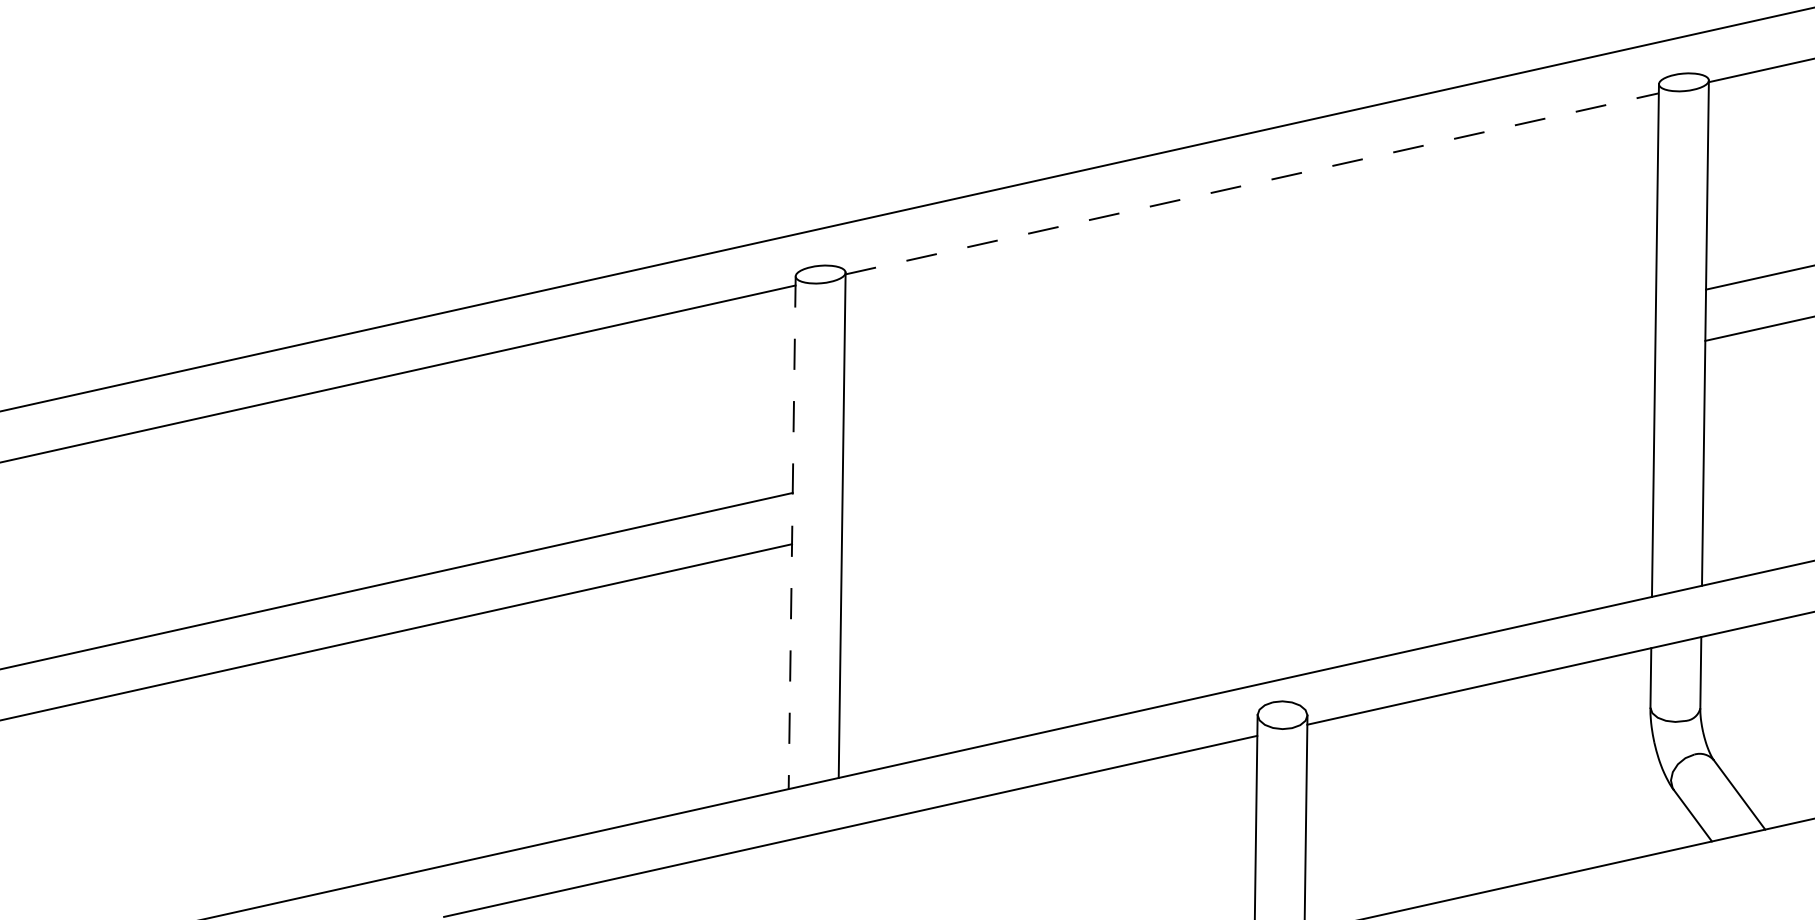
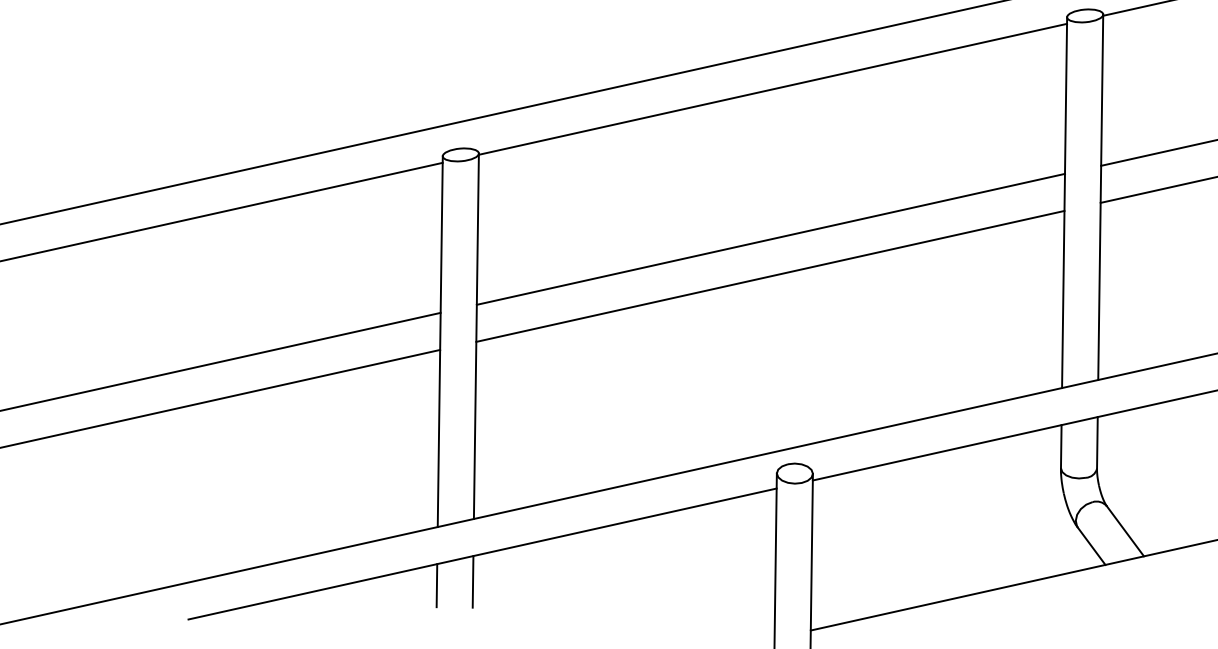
line: (1252, 183) -> (773, 89), dashed -> solid
line: (1249, 390) -> (770, 238), added
line: (1248, 442) -> (770, 276), added
line: (792, 533) -> (440, 342), dashed -> solid
line: (837, 864) -> (473, 581), added
line: (787, 869) -> (436, 585), added

